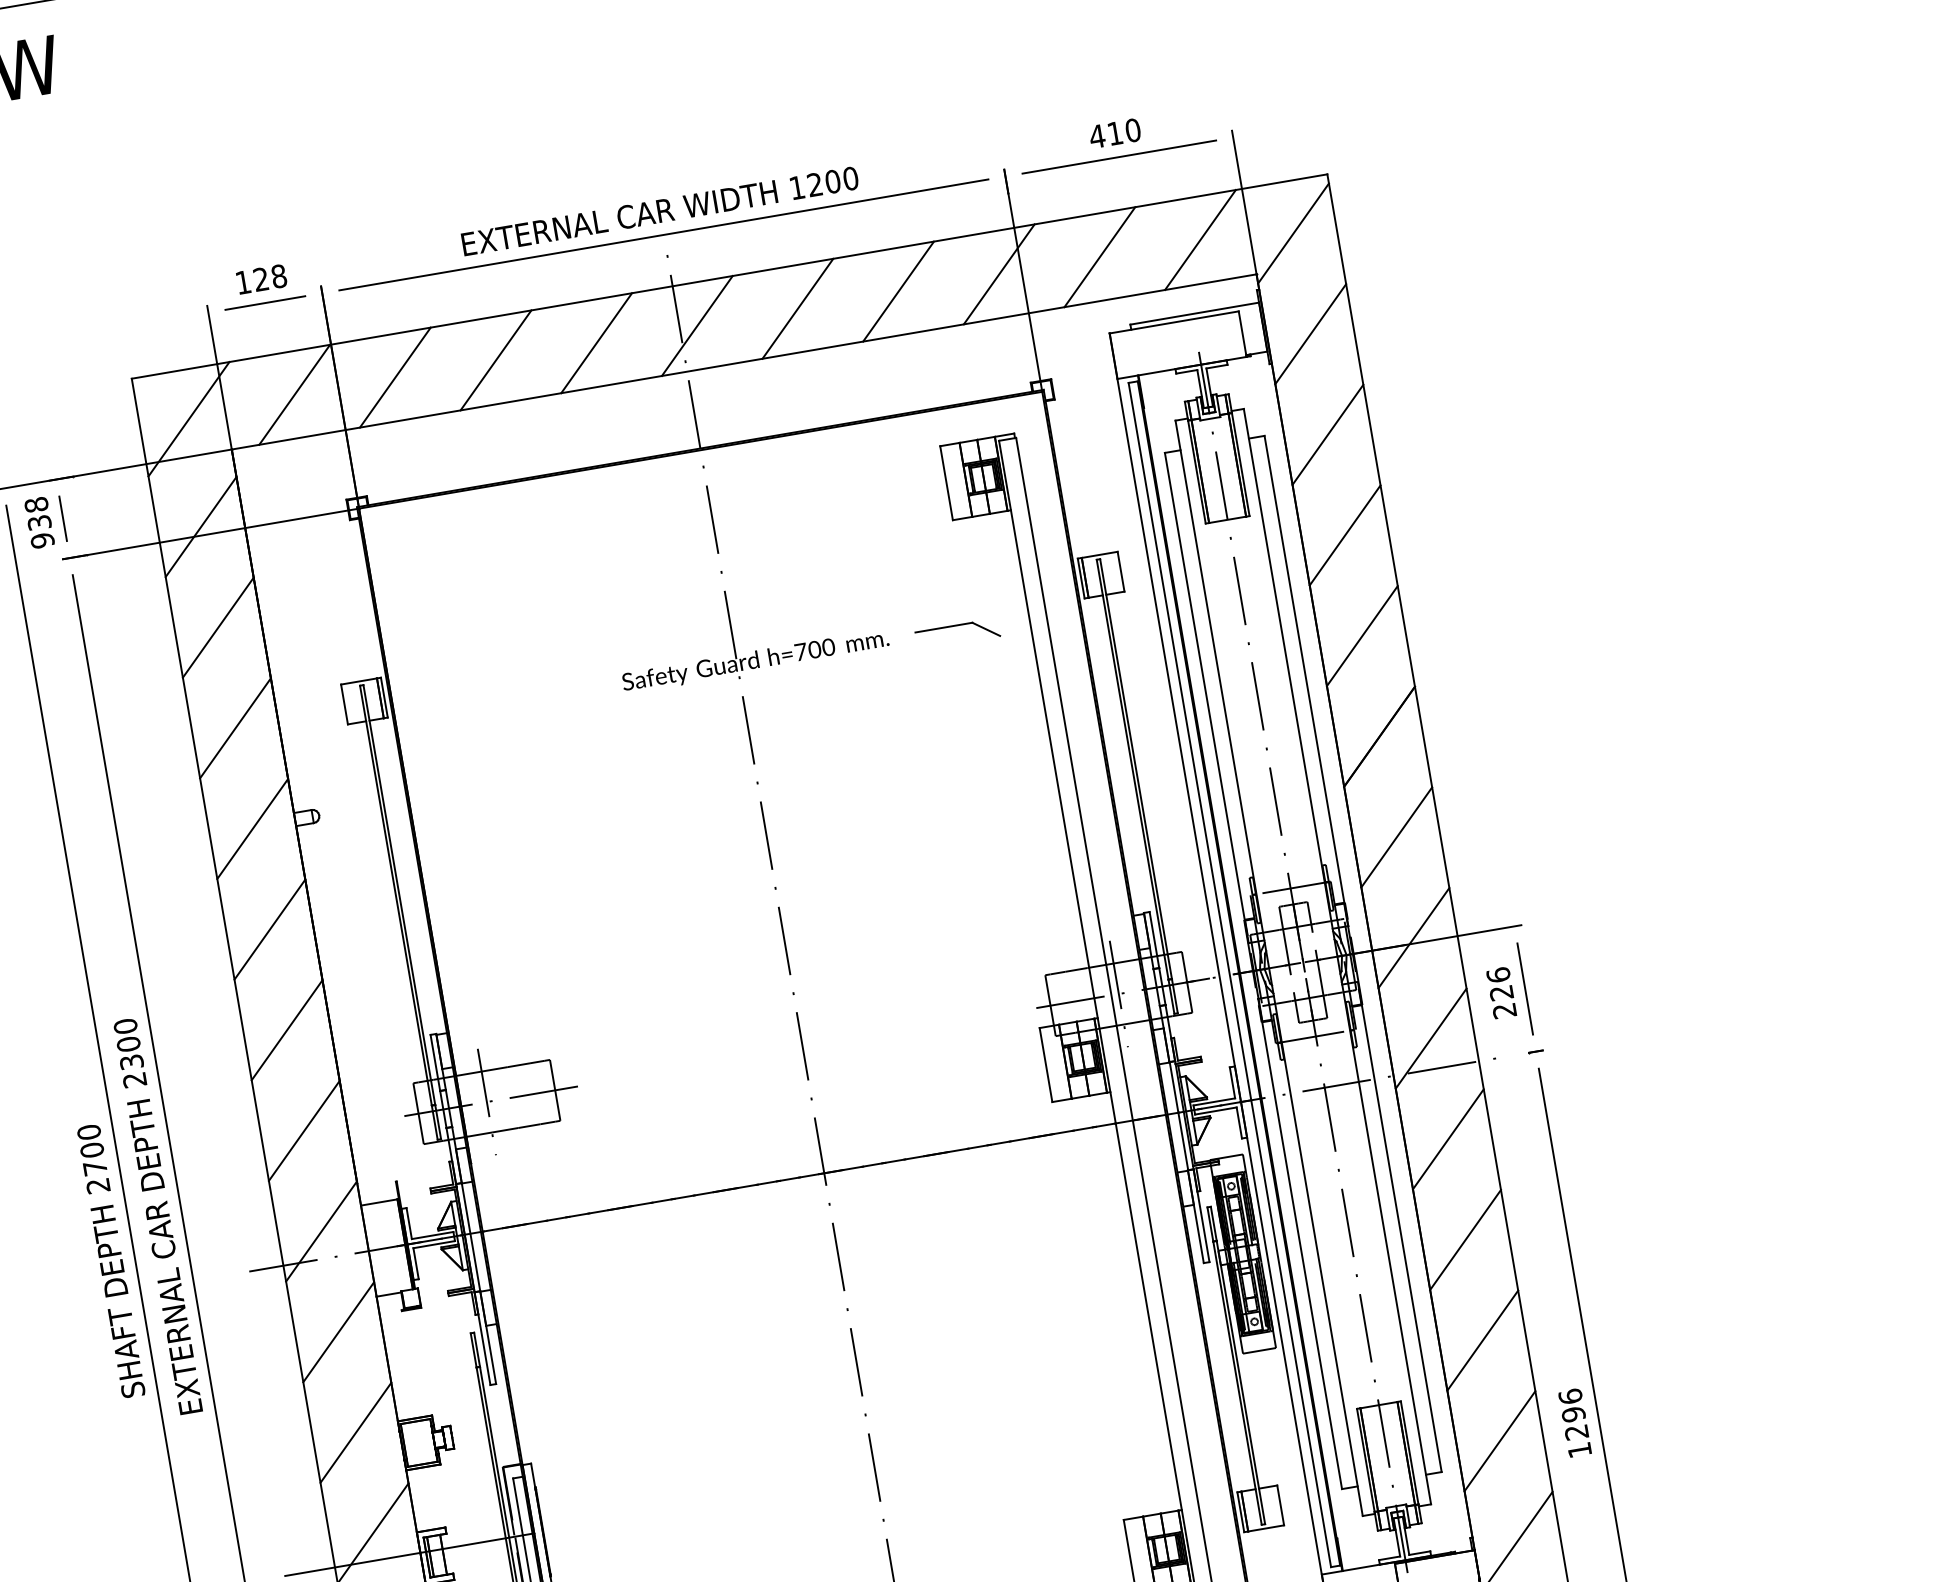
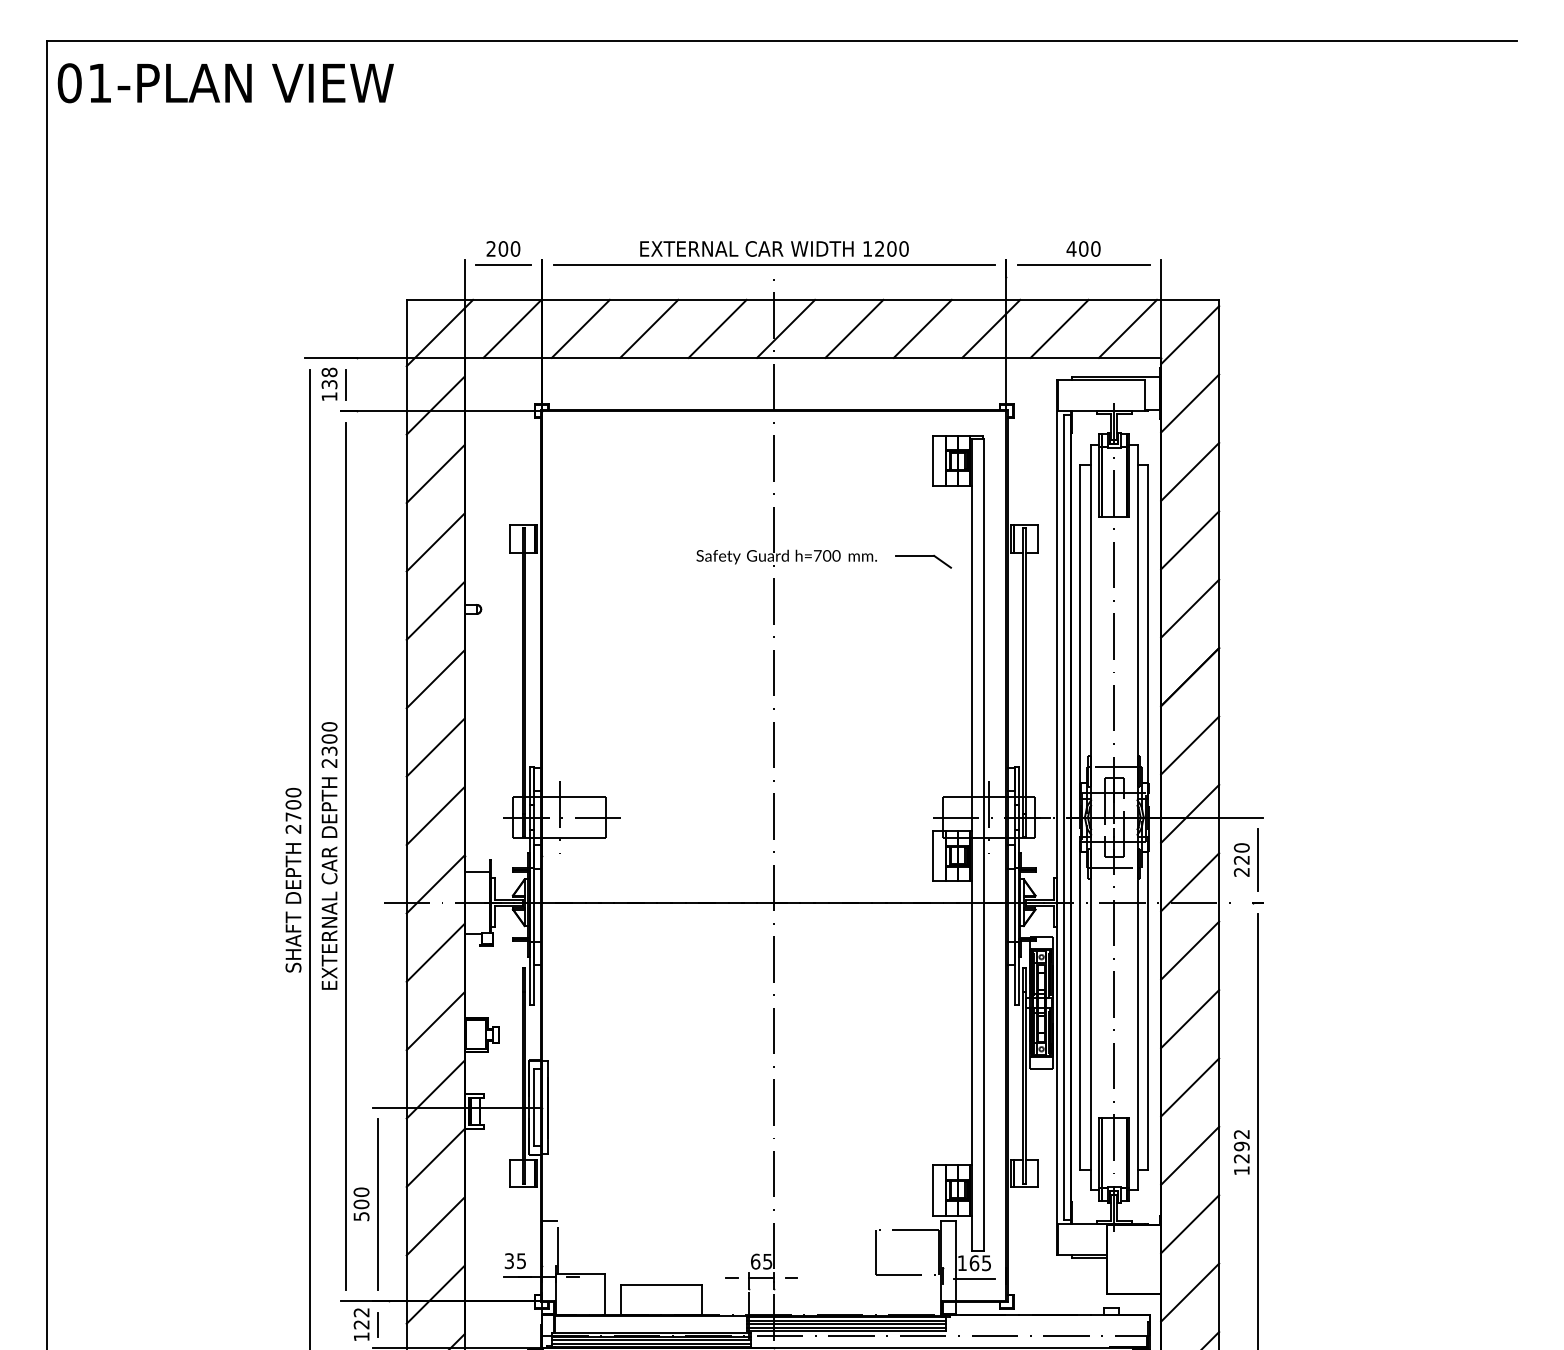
text: (1114, 132) -> (1083, 248), 410 -> 400
text: (261, 278) -> (503, 248), 128 -> 200
text: (42, 540) -> (329, 396), 938 -> 138
text: (1497, 974) -> (1241, 847), 226 -> 220
text: (1569, 1395) -> (1241, 1133), 1296 -> 1292

